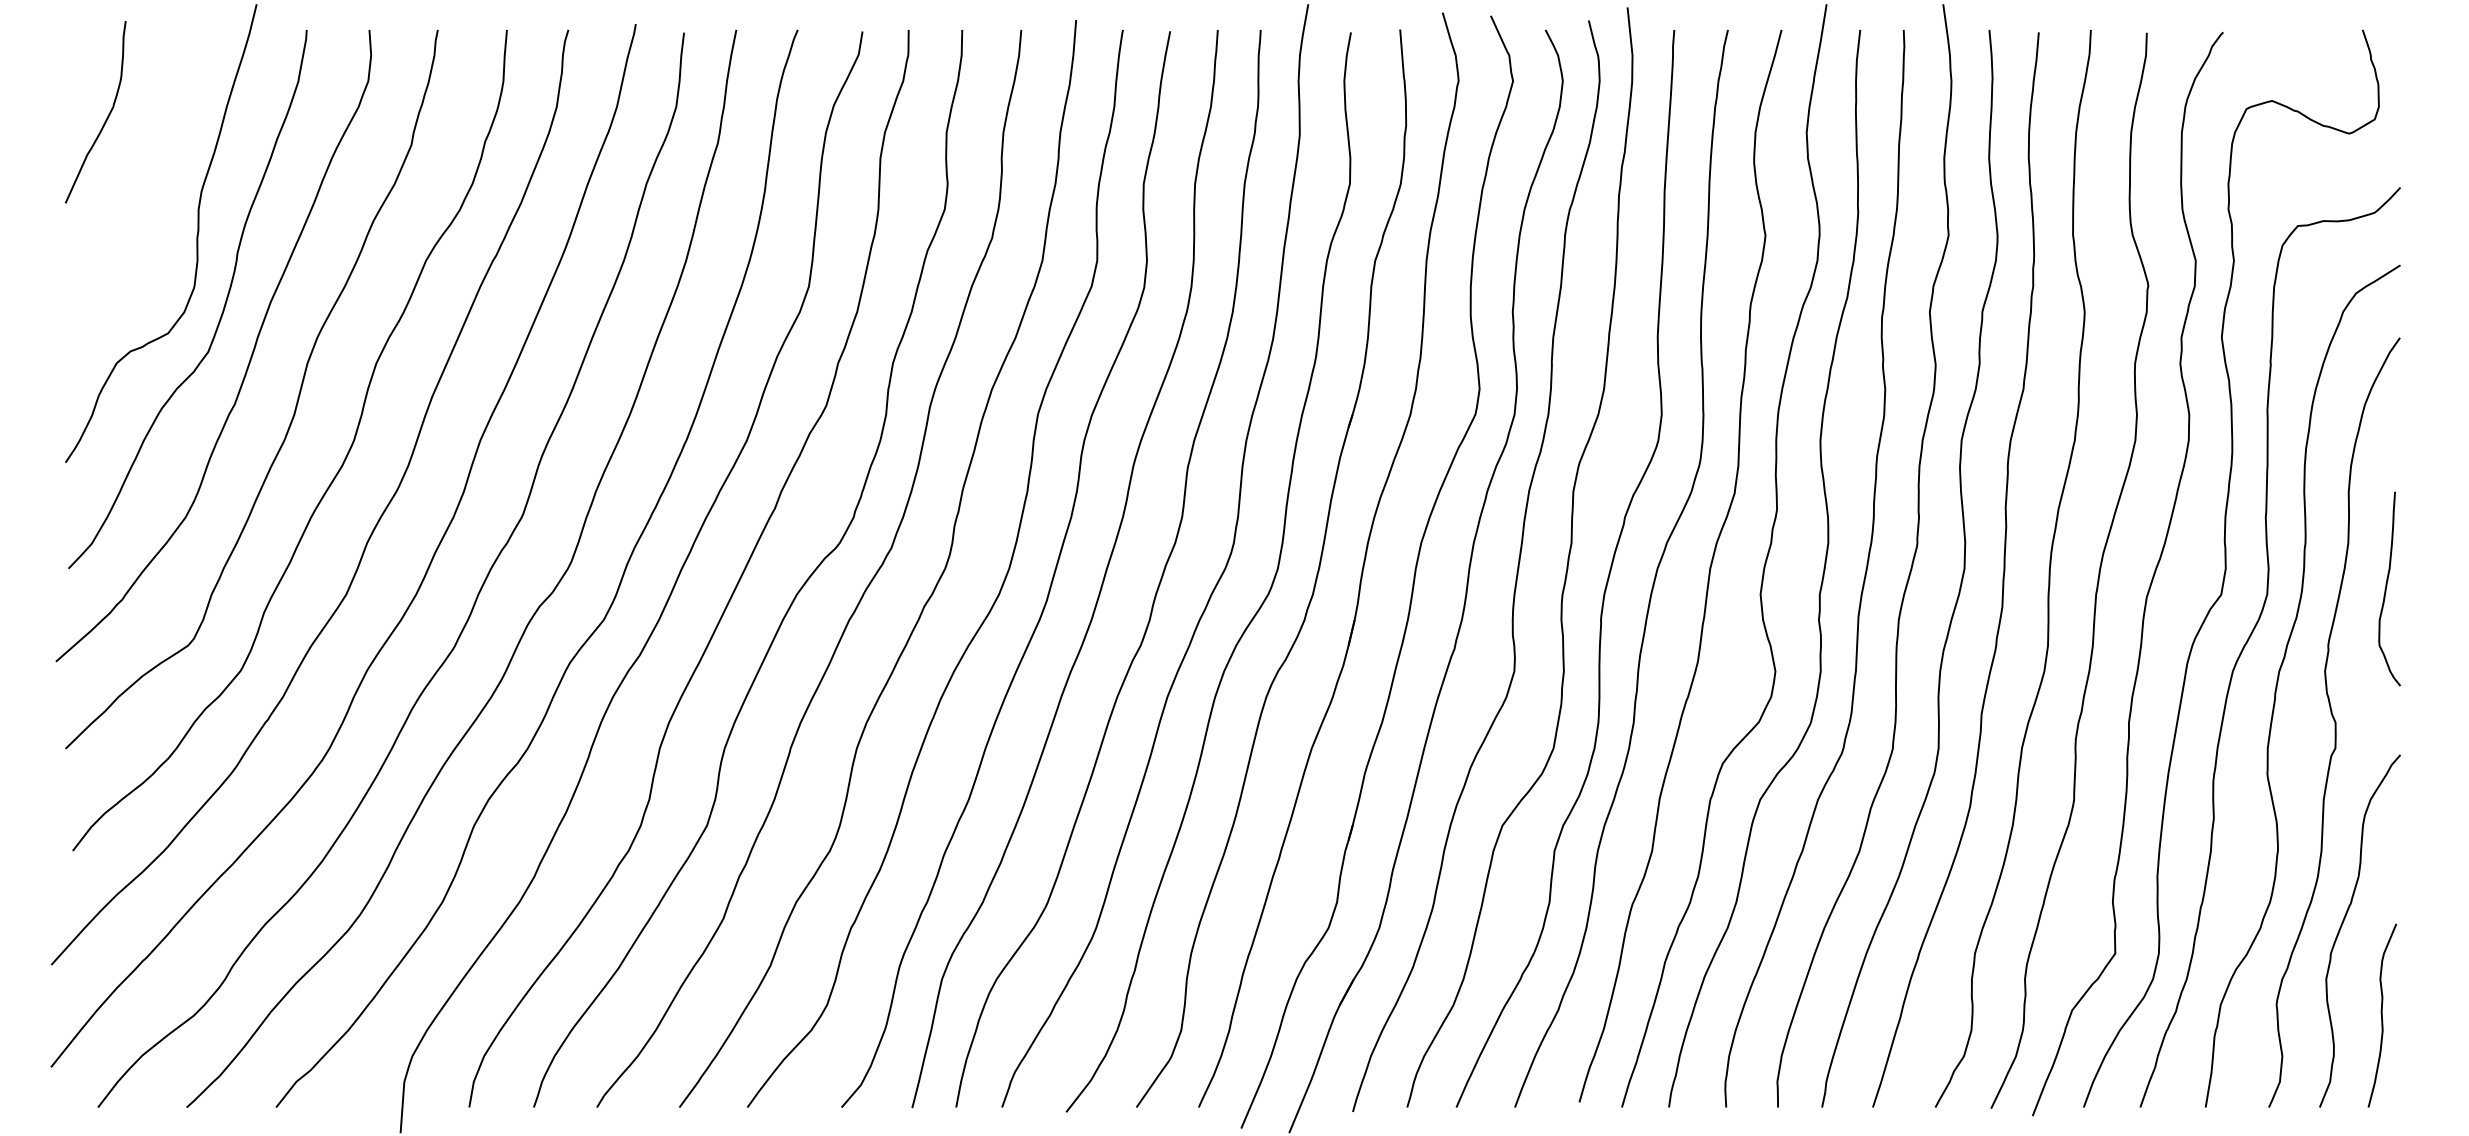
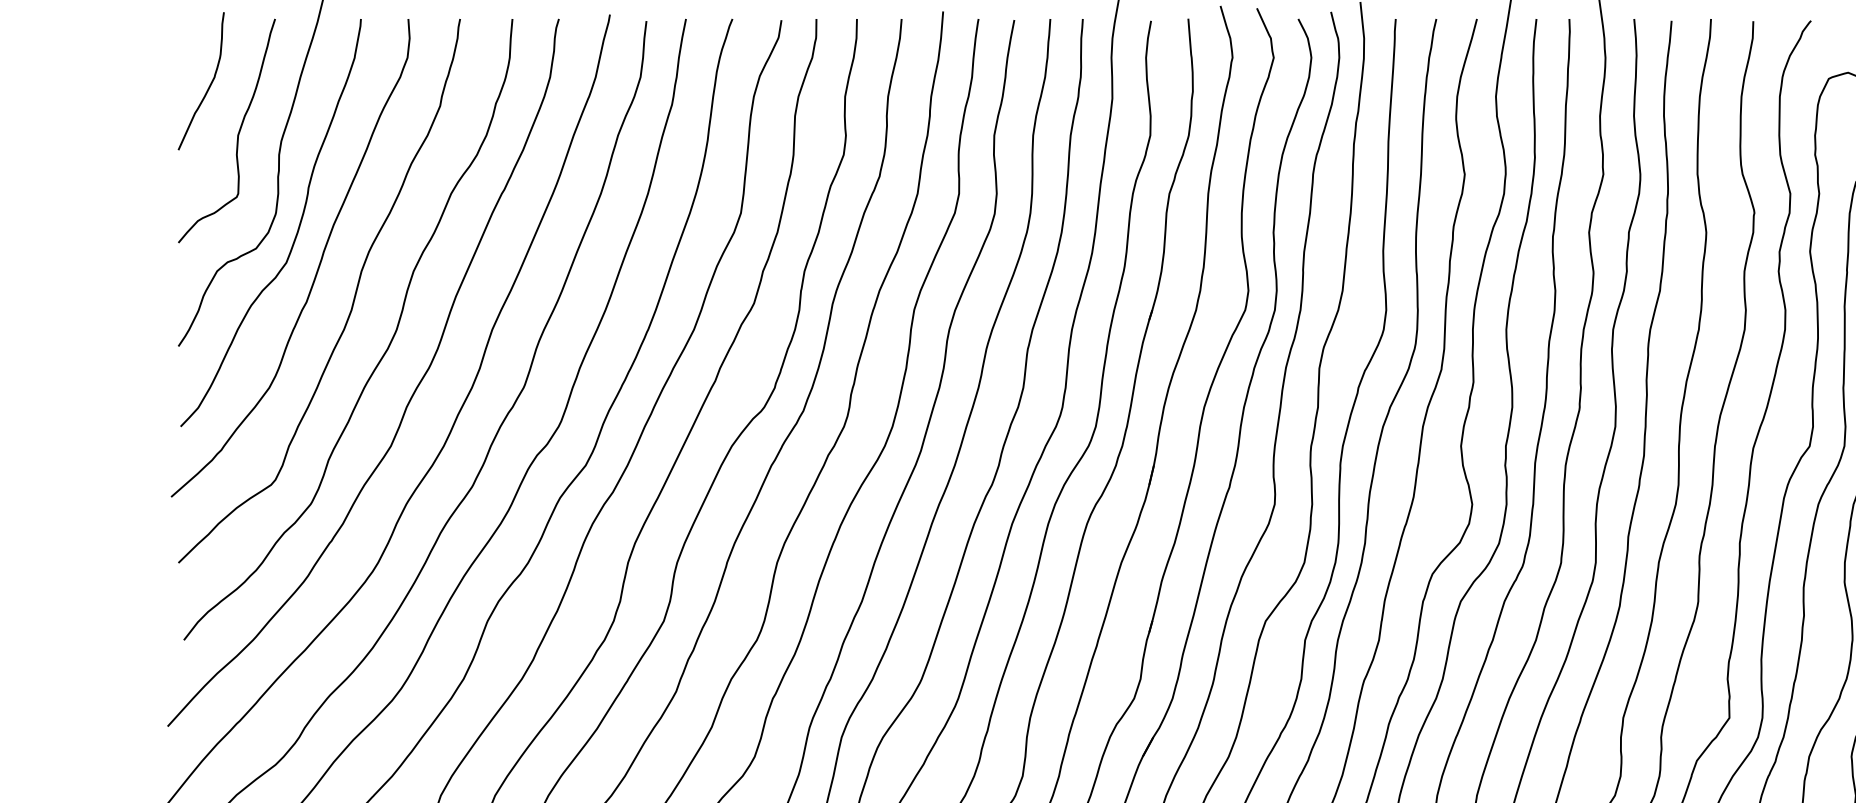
curve: (143, 183) -> (237, 135), added

